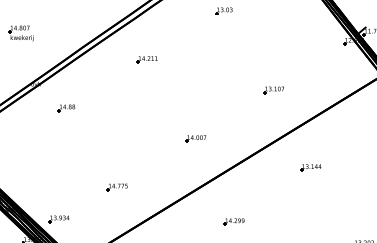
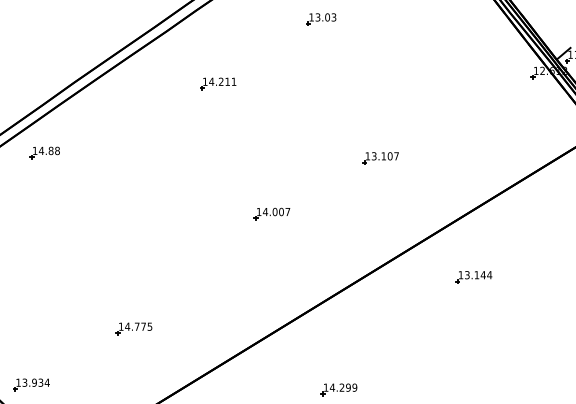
part: (146, 59) -> (216, 83), moved
part: (273, 90) -> (380, 158), moved
part: (66, 108) -> (44, 153), moved
part: (195, 138) -> (271, 213), moved
part: (310, 167) -> (473, 276), moved

